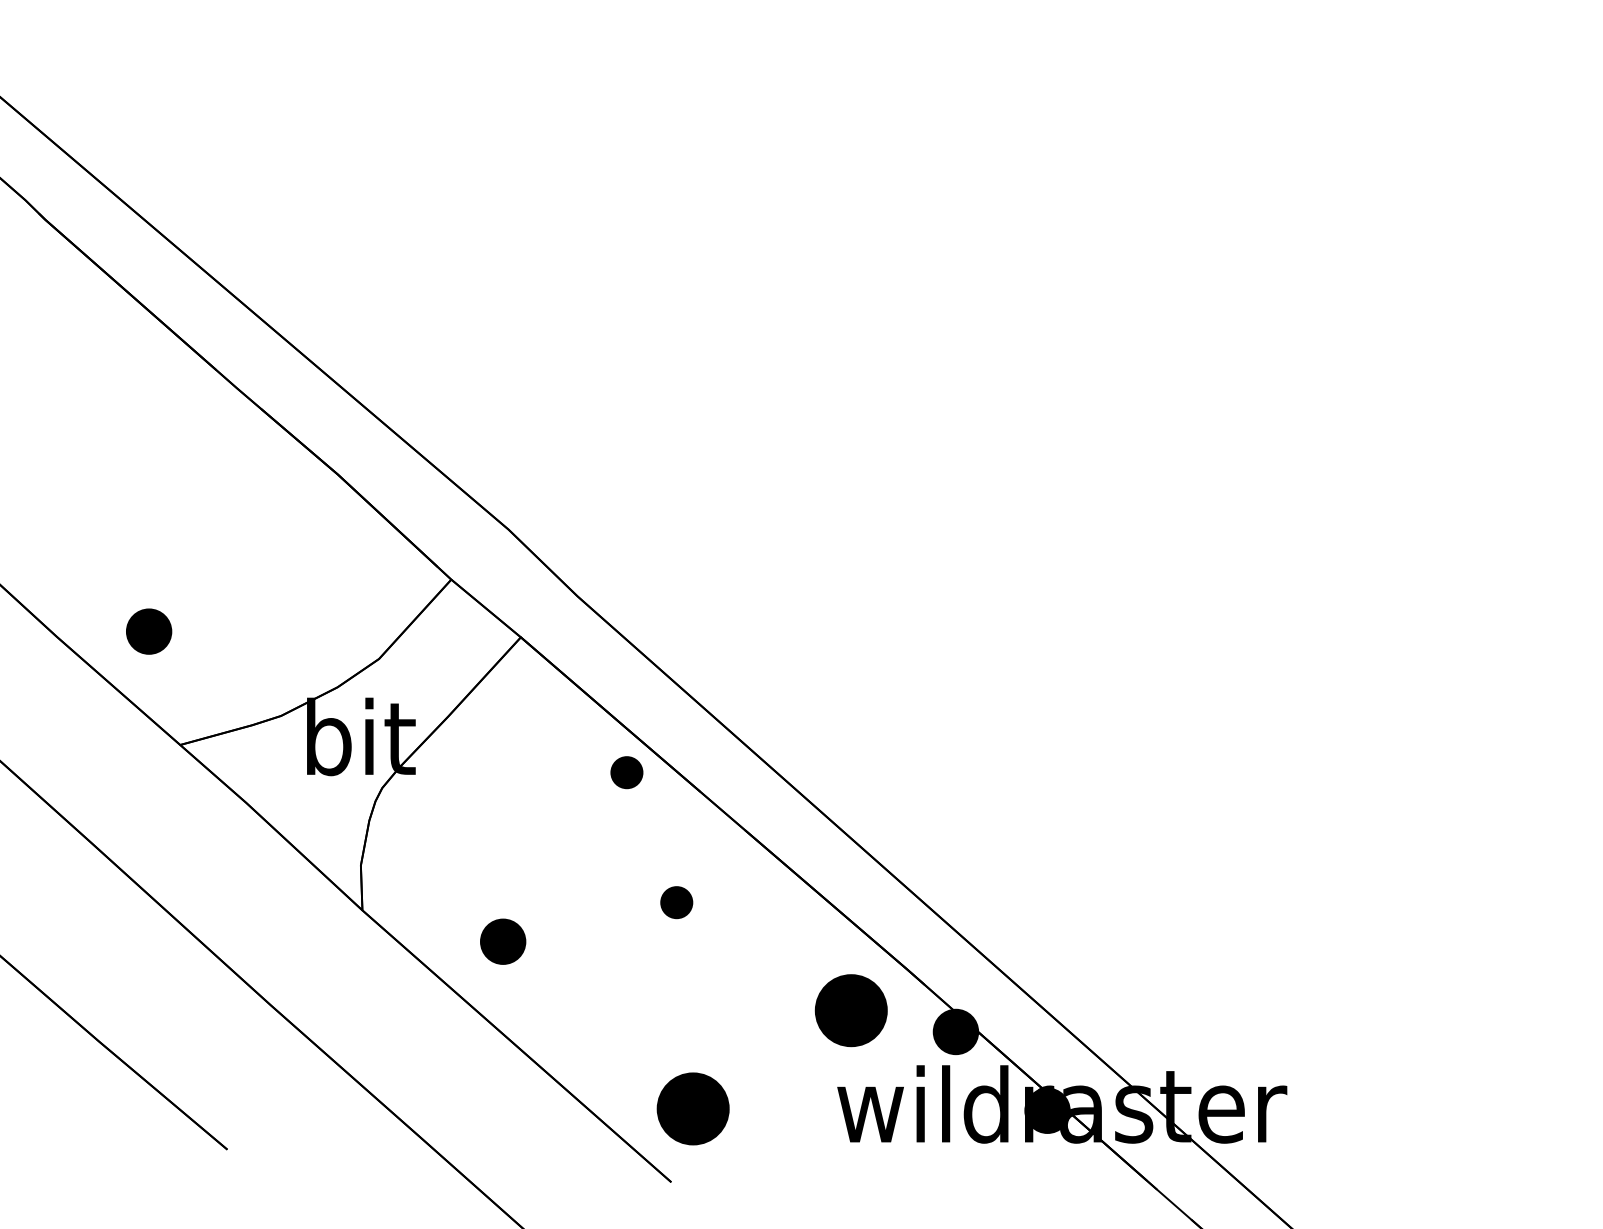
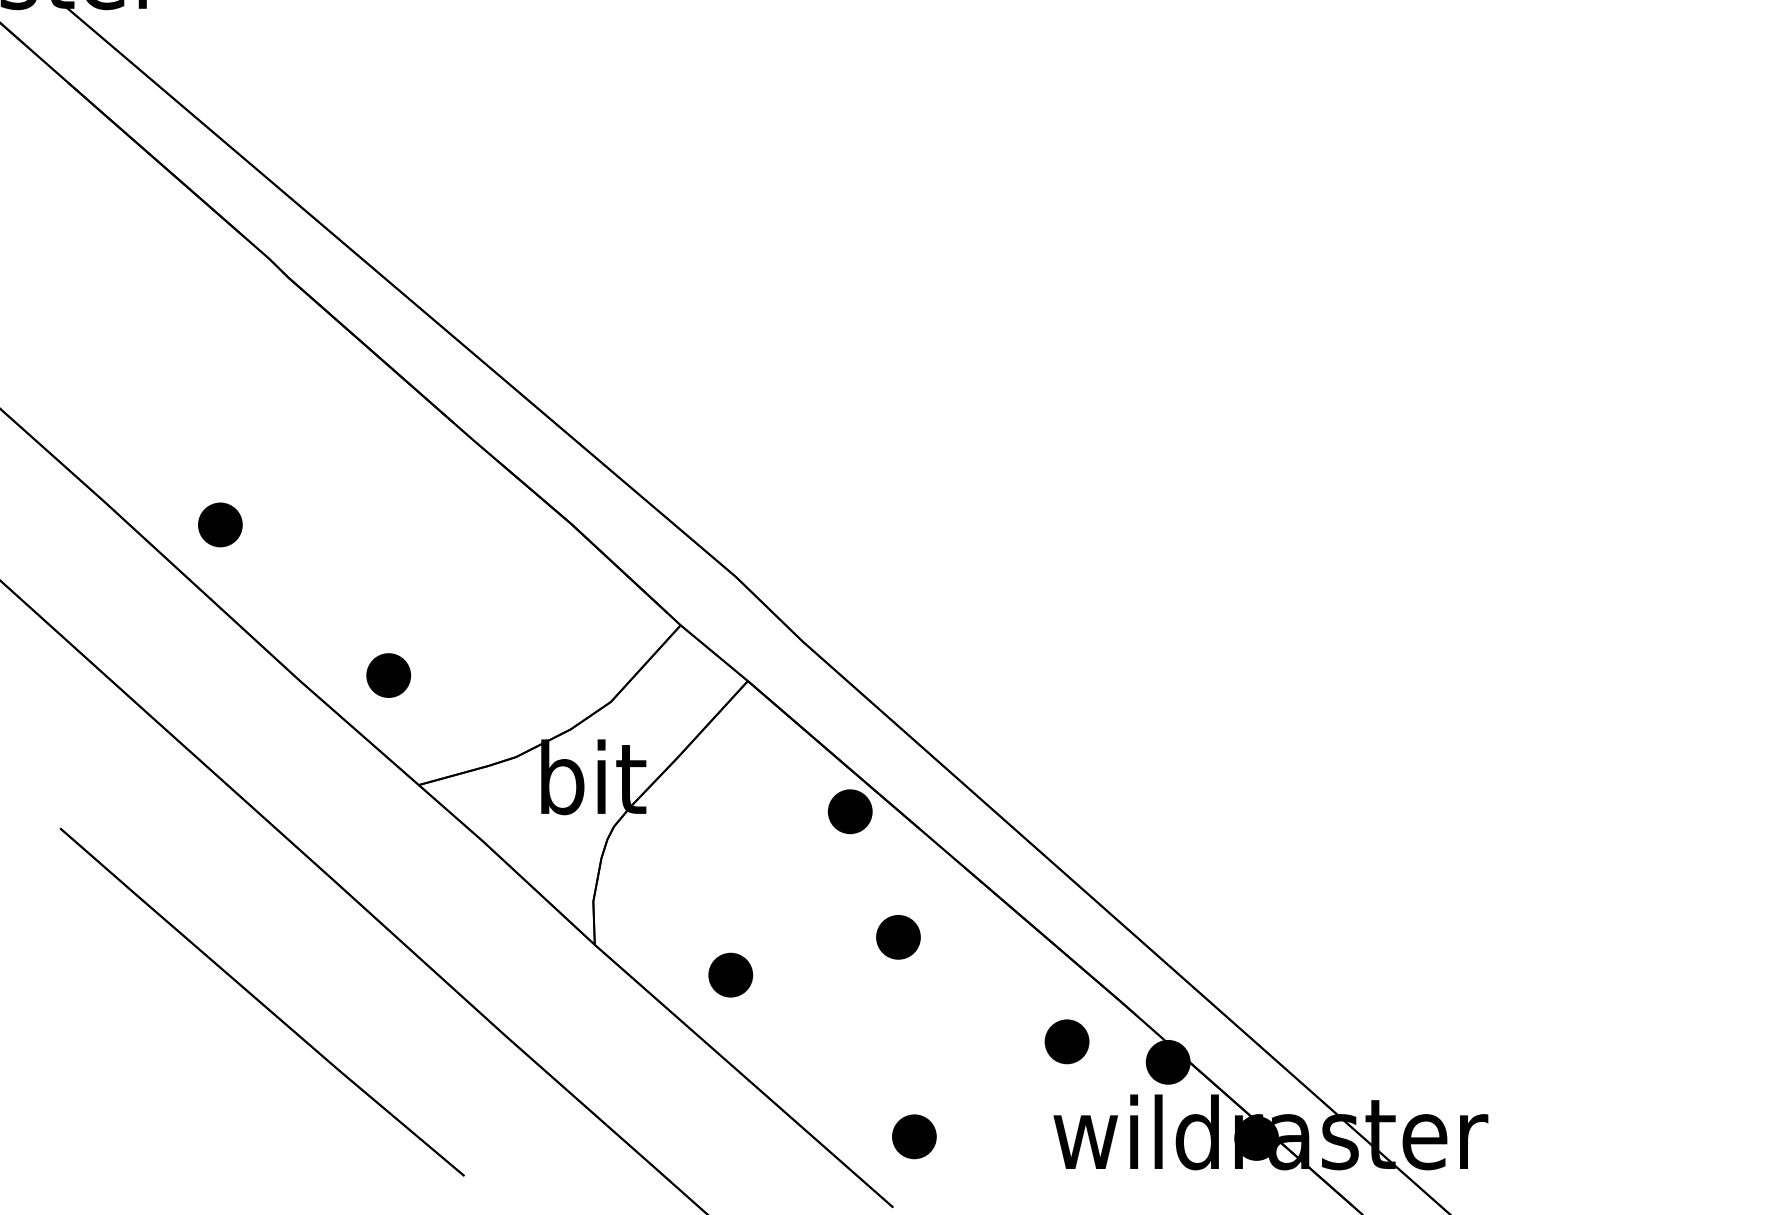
part: (627, 772) -> (850, 811), size x1.43
part: (676, 902) -> (898, 937), size x1.43
part: (850, 1010) -> (1066, 1041), size x0.62
part: (693, 1108) -> (914, 1136), size x0.62

